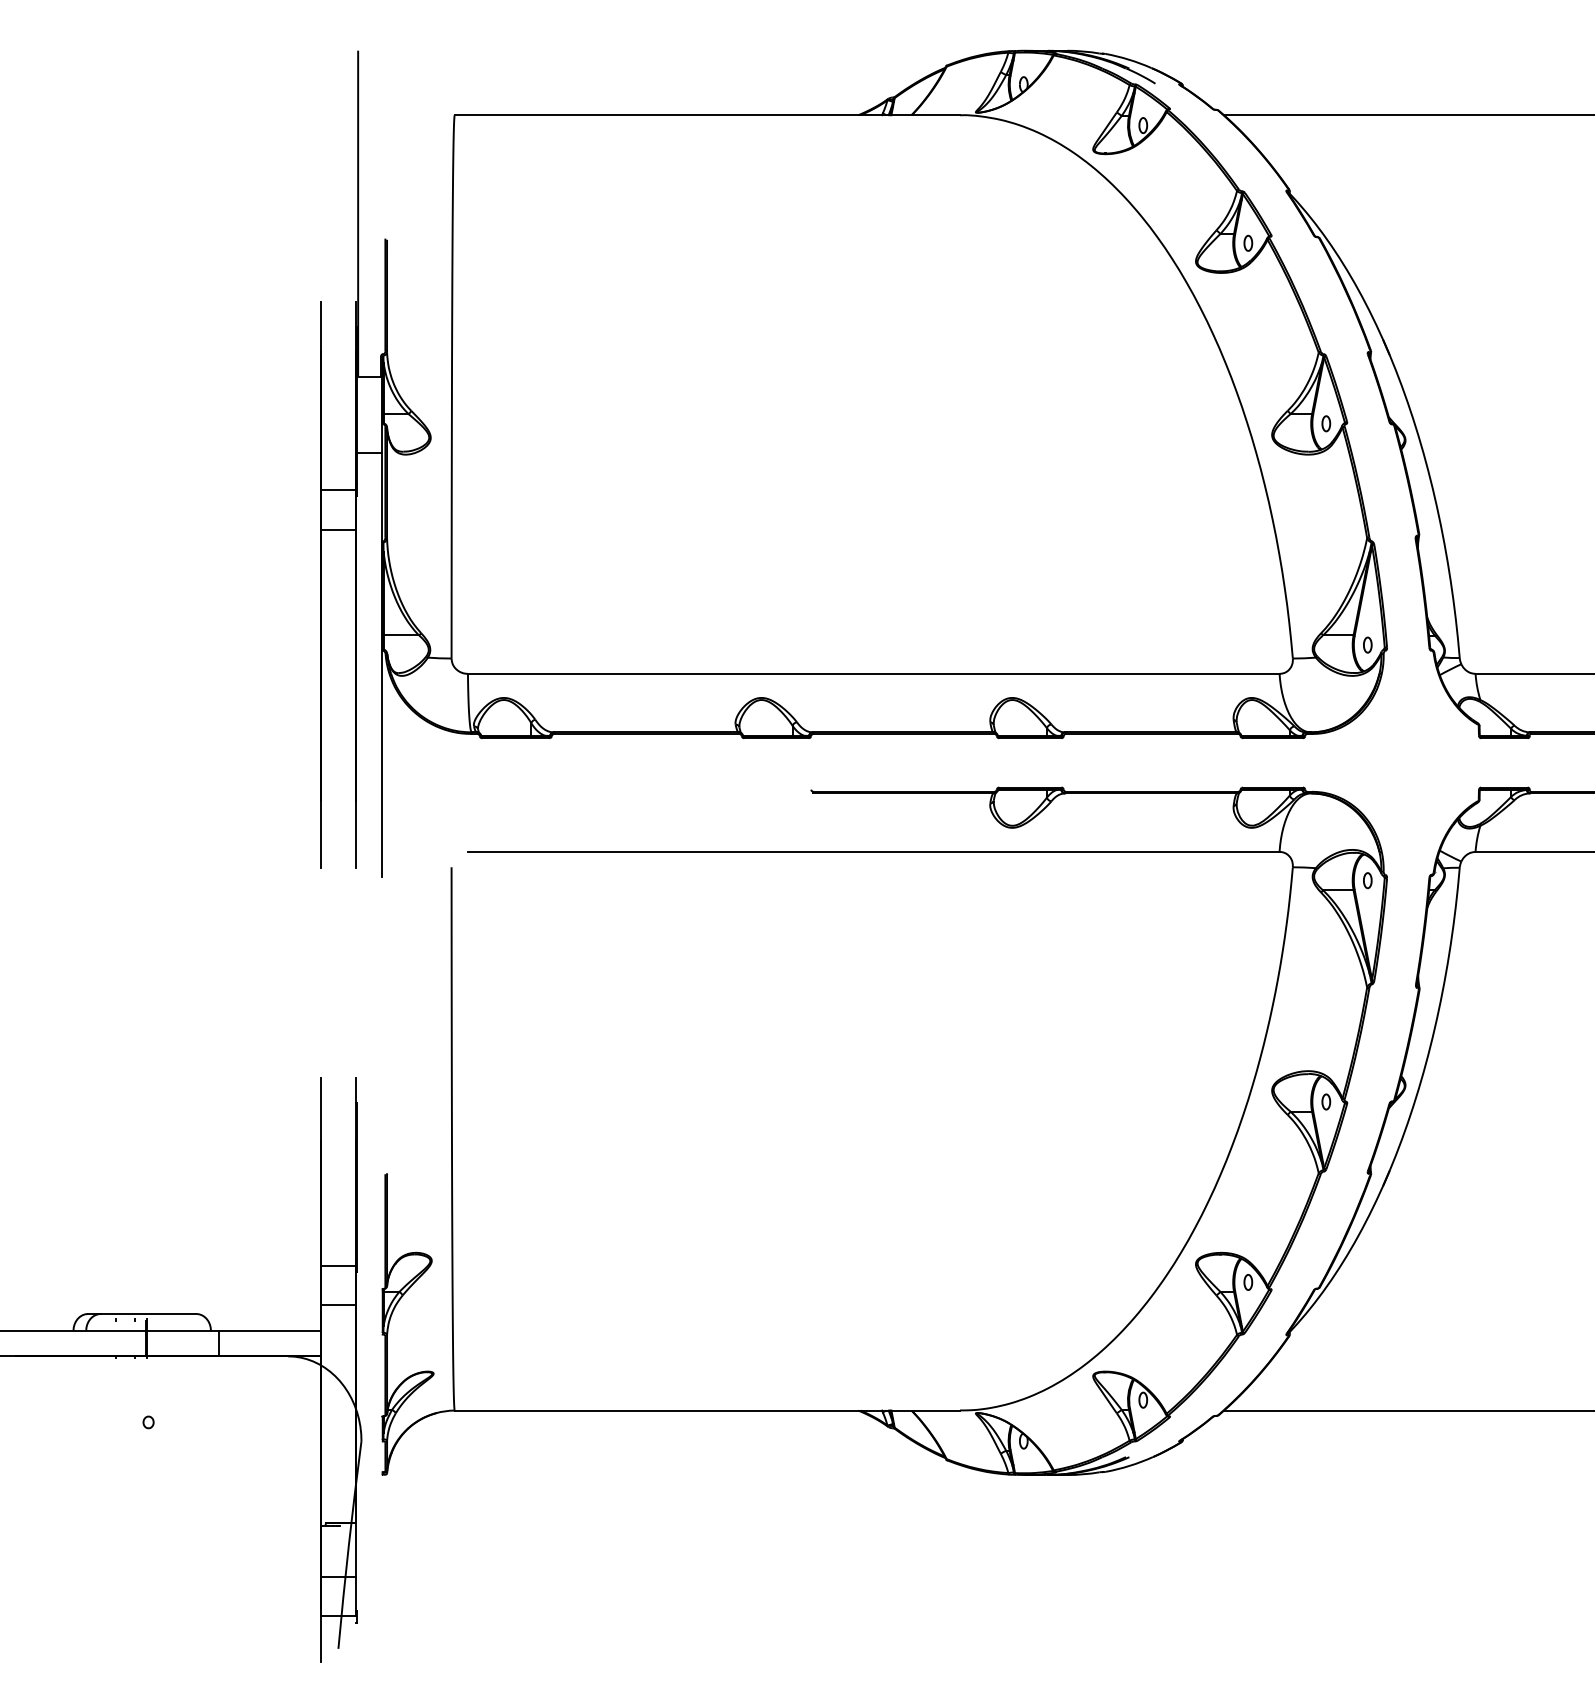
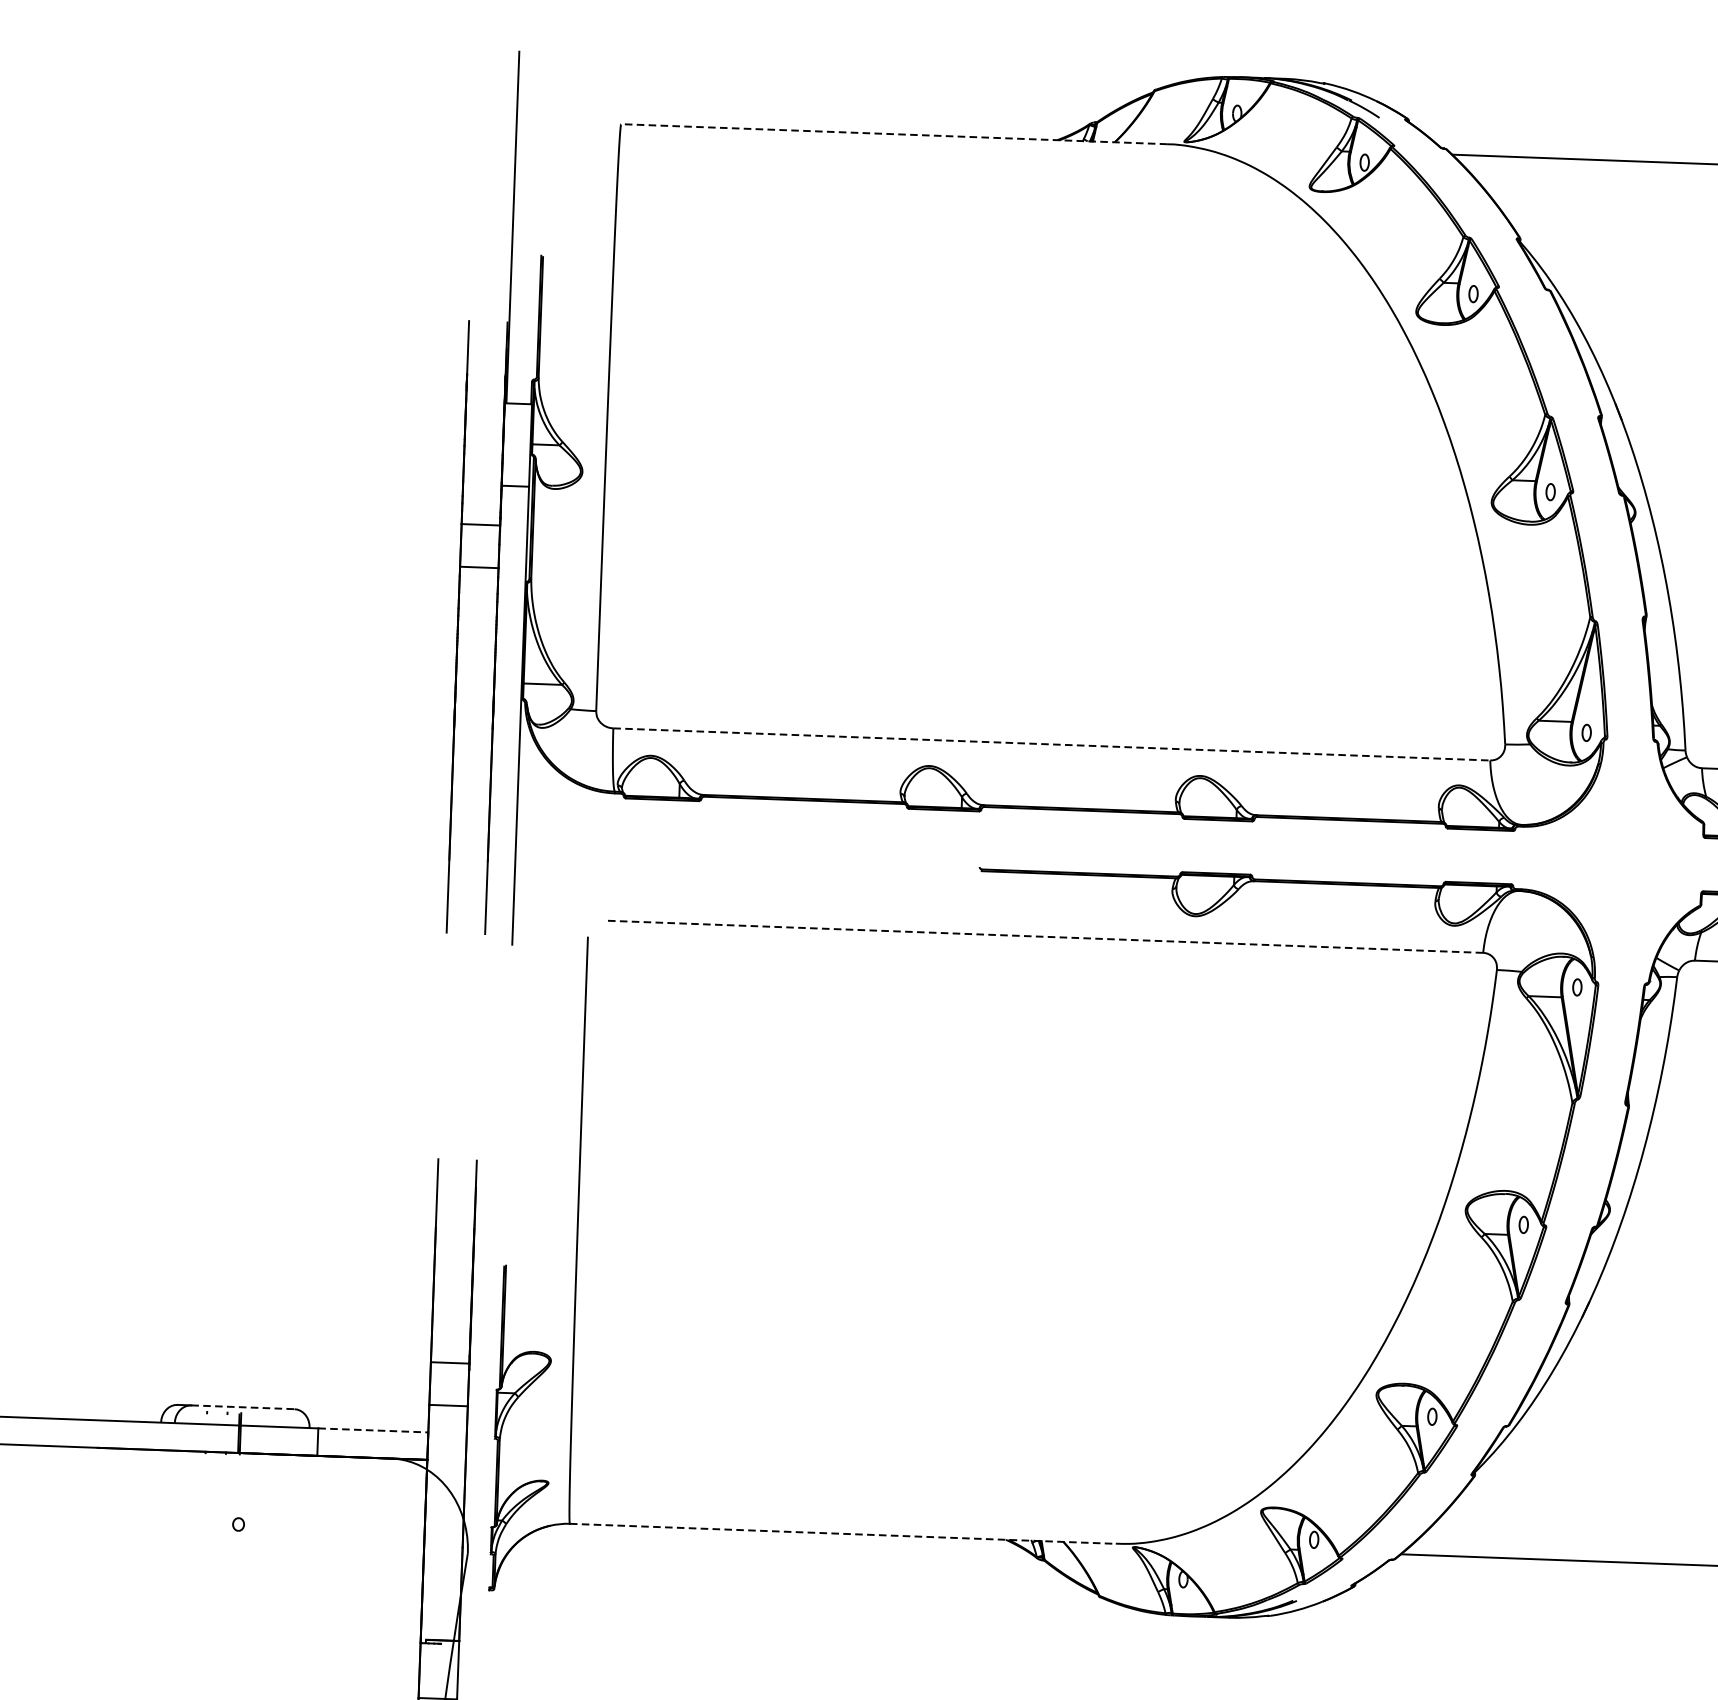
line: (707, 115) -> (894, 134), solid -> dashed
line: (873, 673) -> (1051, 744), solid -> dashed
line: (873, 851) -> (1044, 936), solid -> dashed
line: (148, 1313) -> (242, 1406), solid -> dashed
line: (269, 1330) -> (372, 1429), solid -> dashed
line: (707, 1410) -> (842, 1533), solid -> dashed

